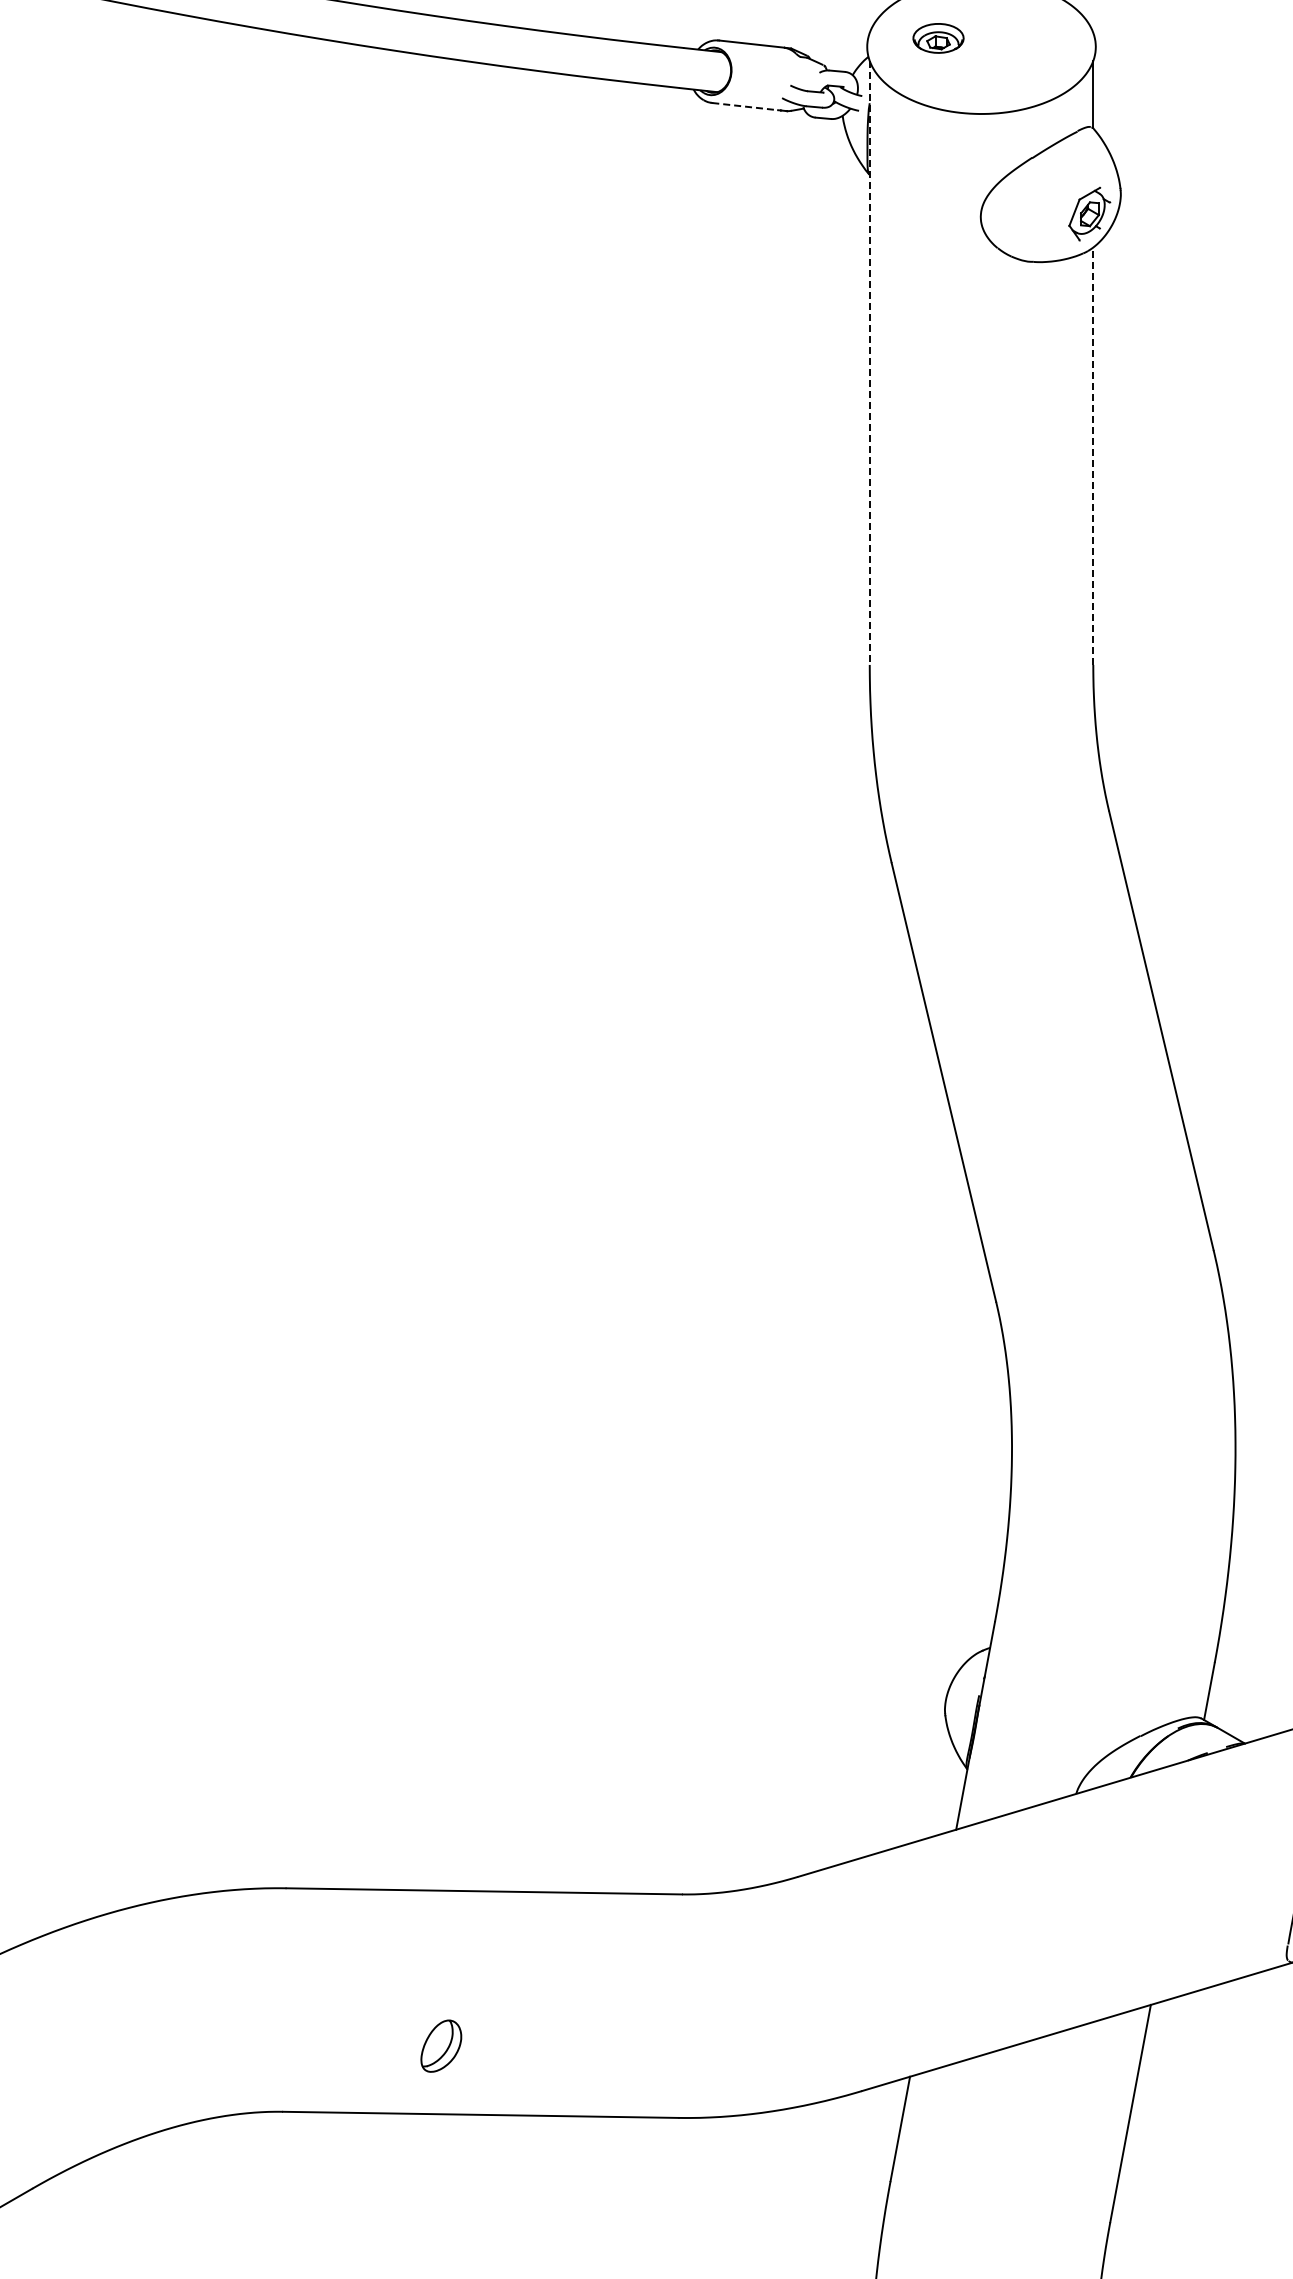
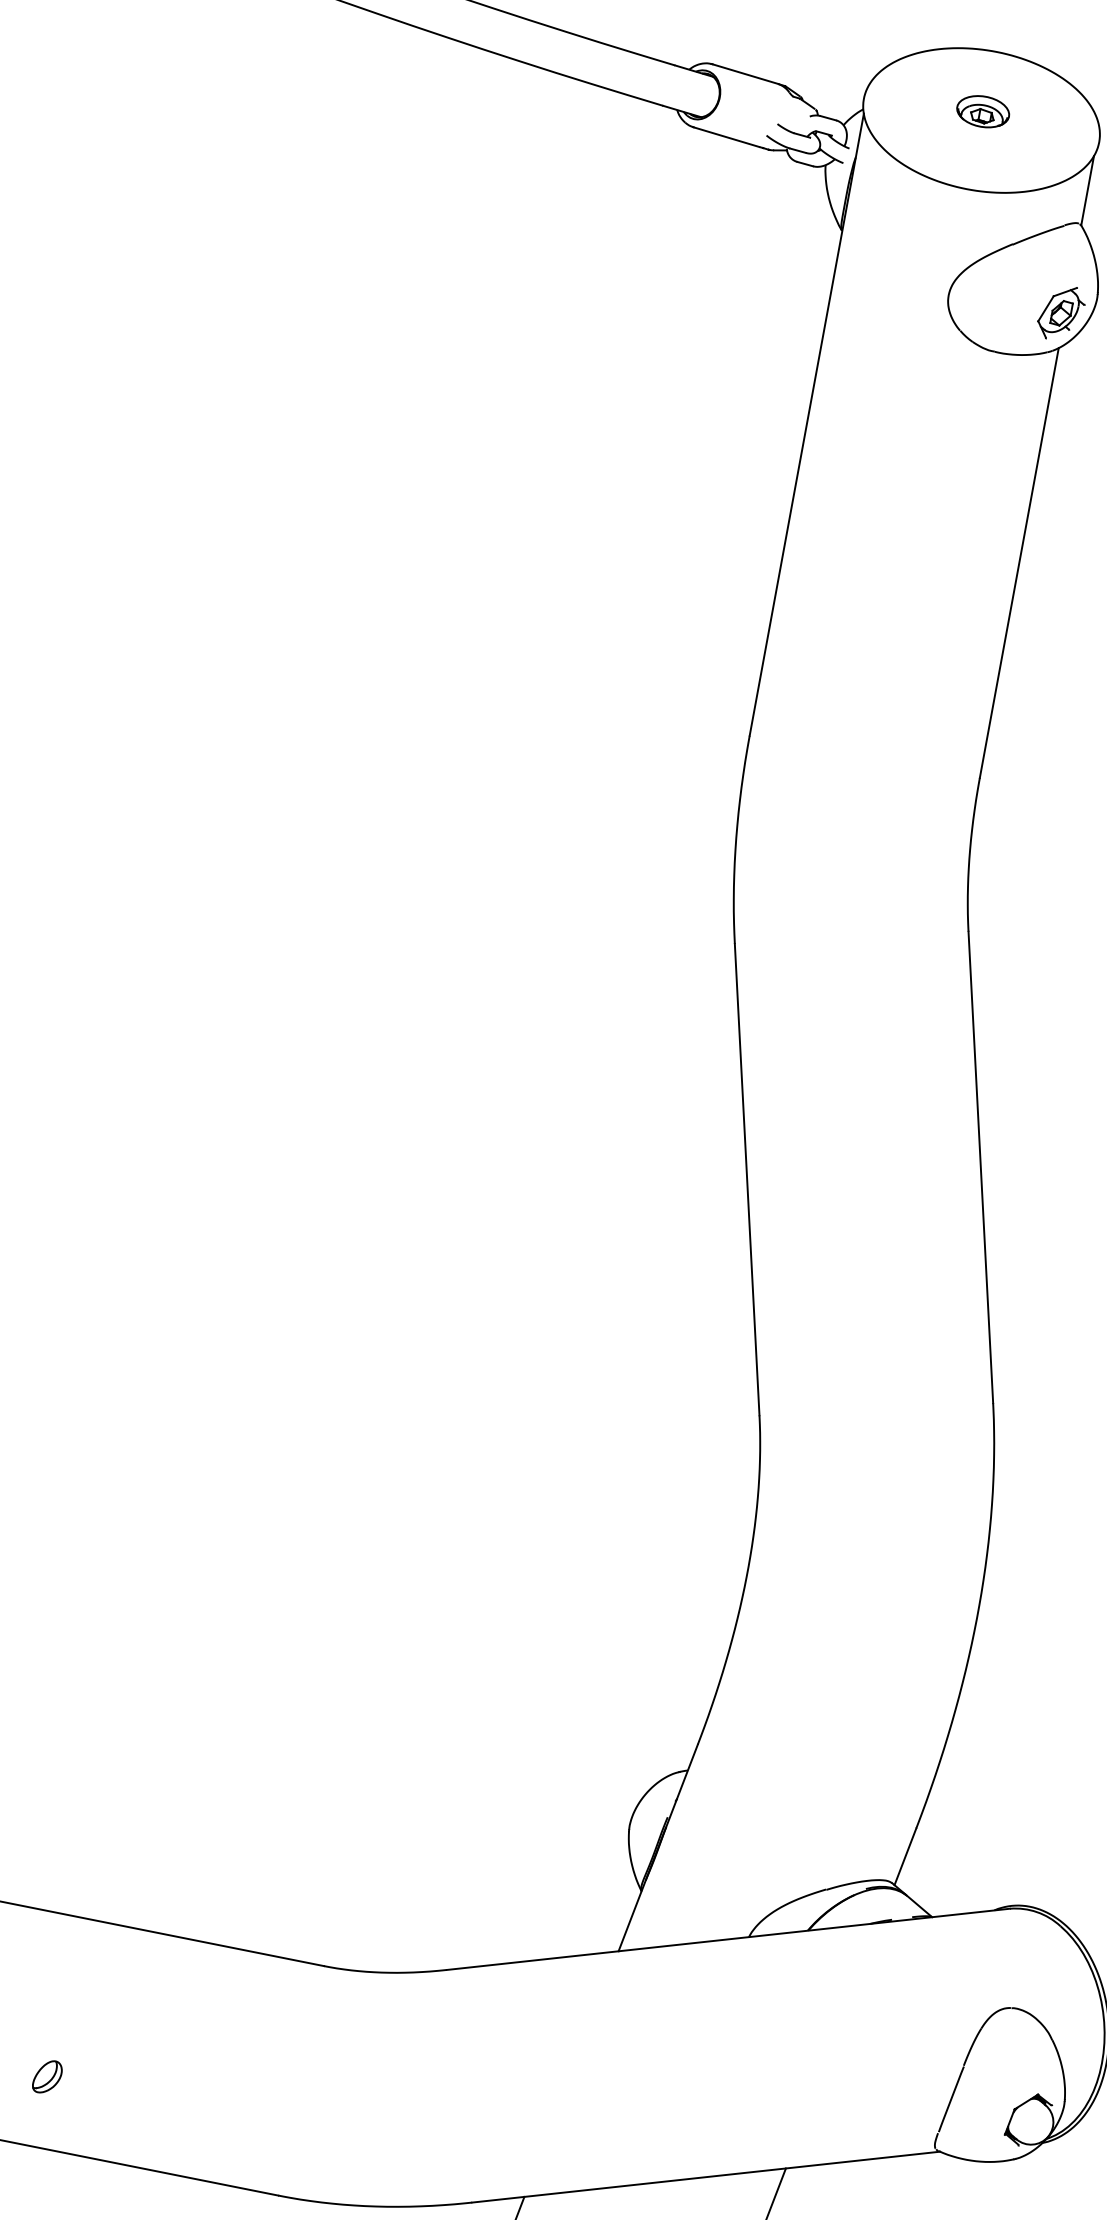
part: (938, 38) -> (983, 111), moved
line: (744, 106) -> (726, 137), dashed -> solid
line: (869, 363) -> (806, 425), dashed -> solid
line: (1093, 456) -> (1019, 563), dashed -> solid
part: (441, 2046) -> (47, 2077), size x0.62

